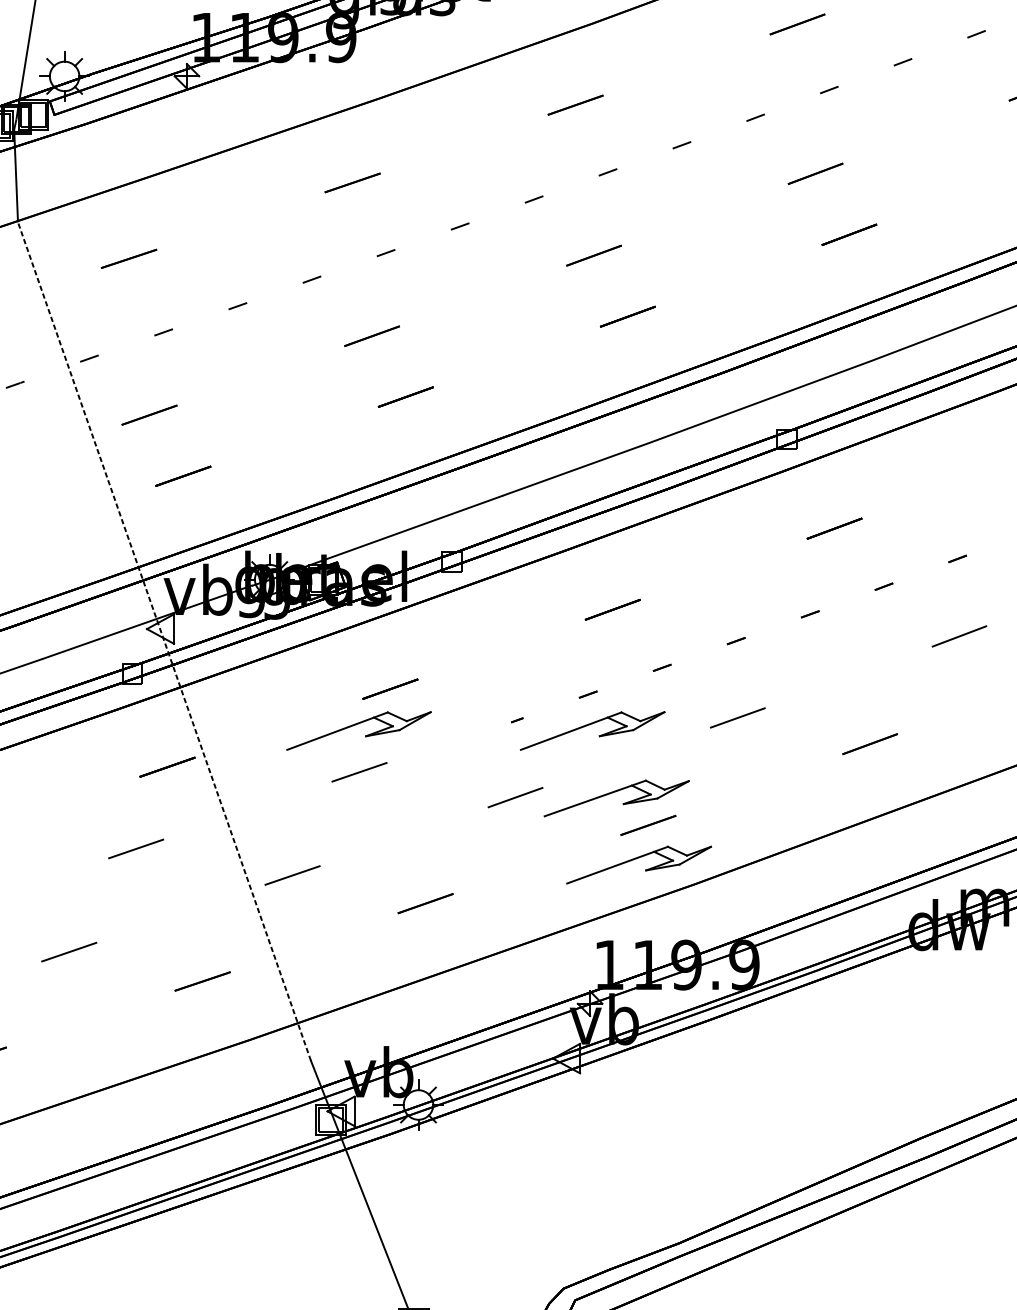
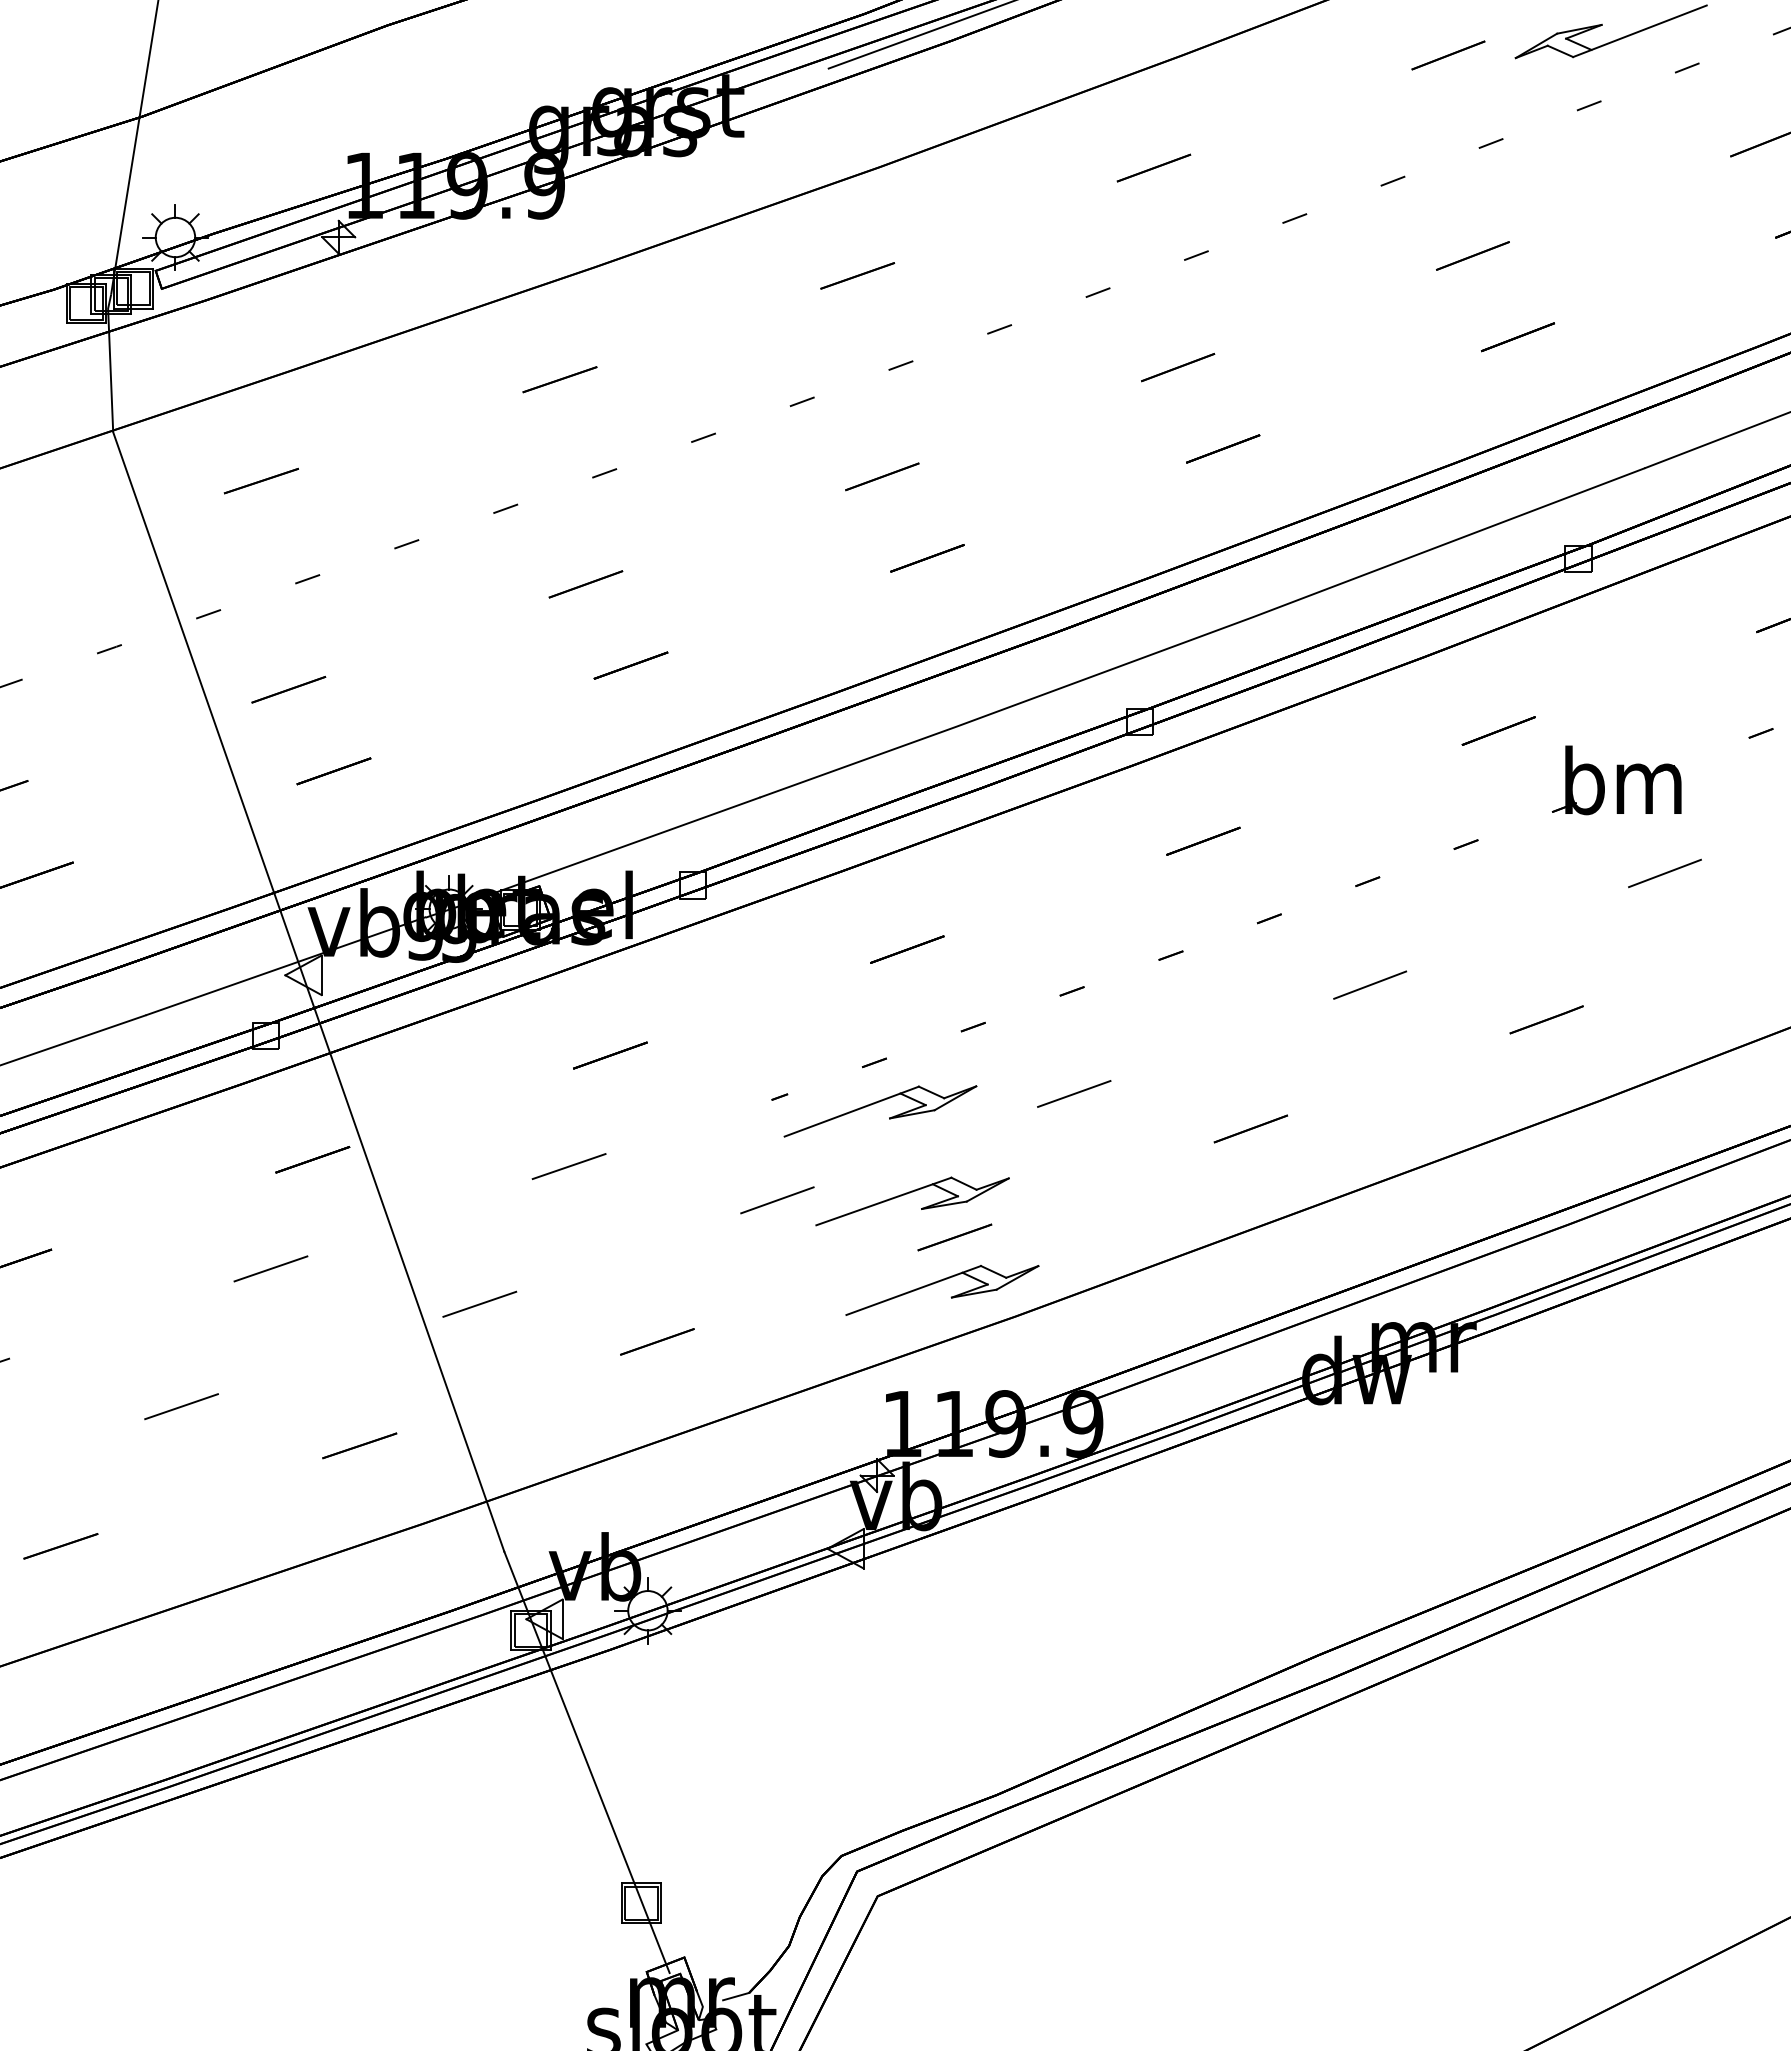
line: (164, 641) -> (308, 991), dashed -> solid
part: (356, 725) -> (564, 1103), removed

